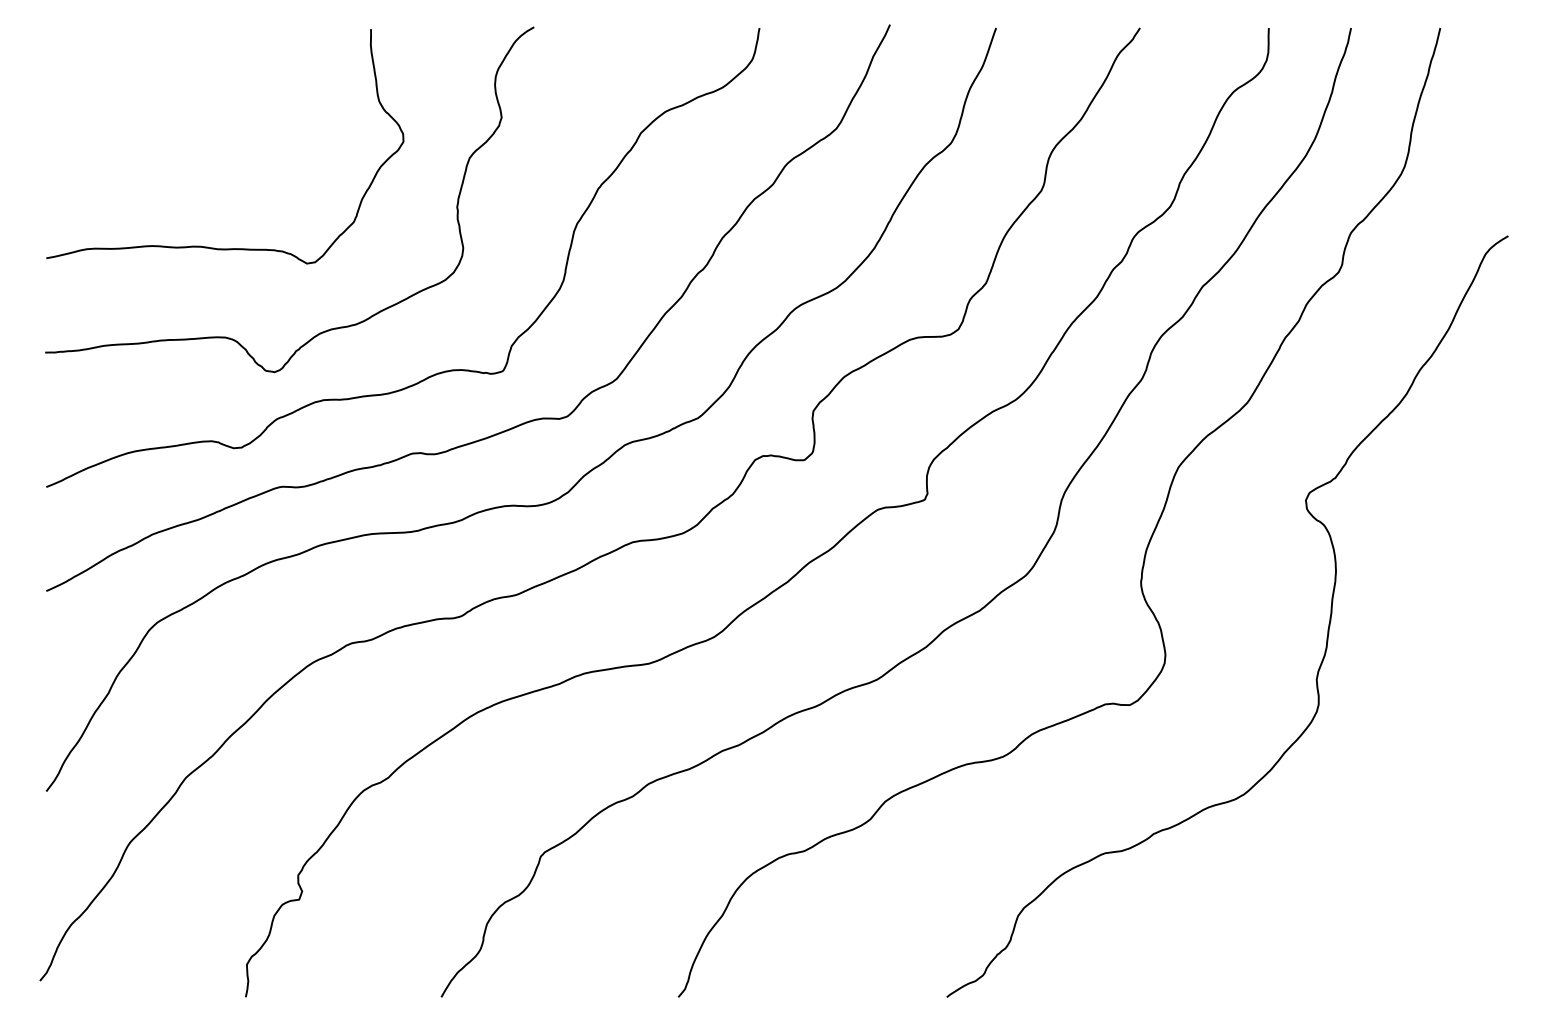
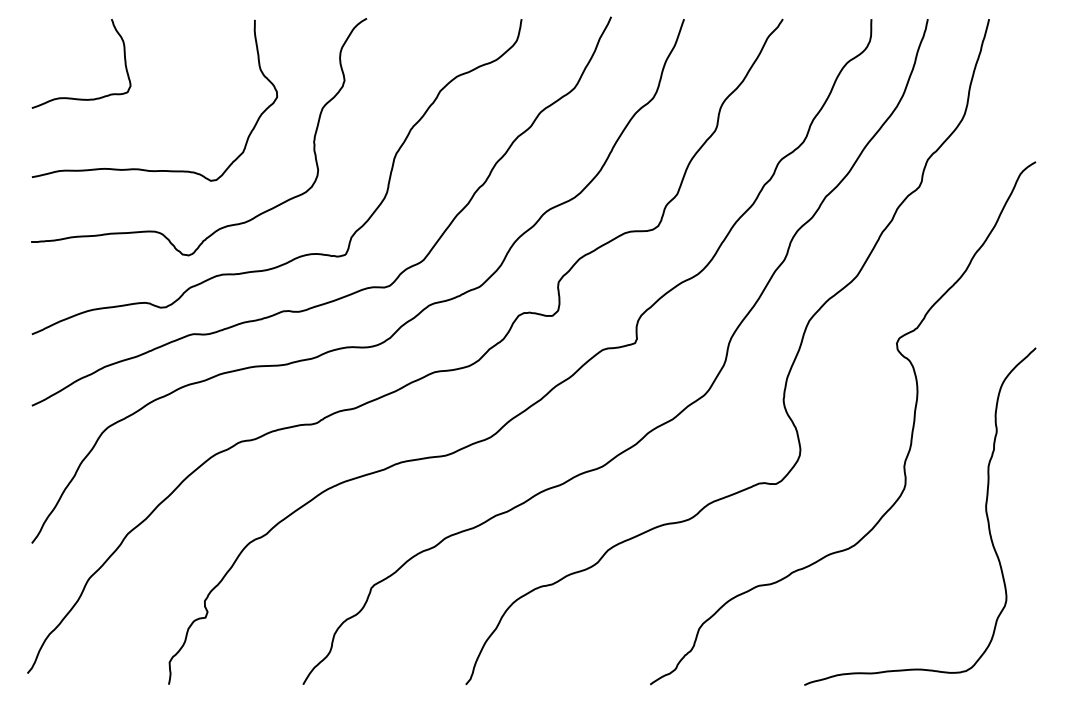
curve: (118, 143) -> (81, 98), added
curve: (1434, 747) -> (985, 513), added

